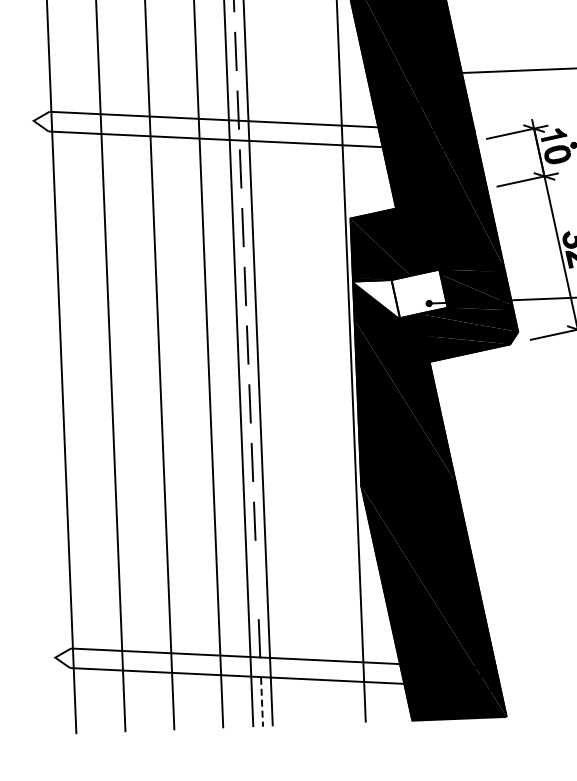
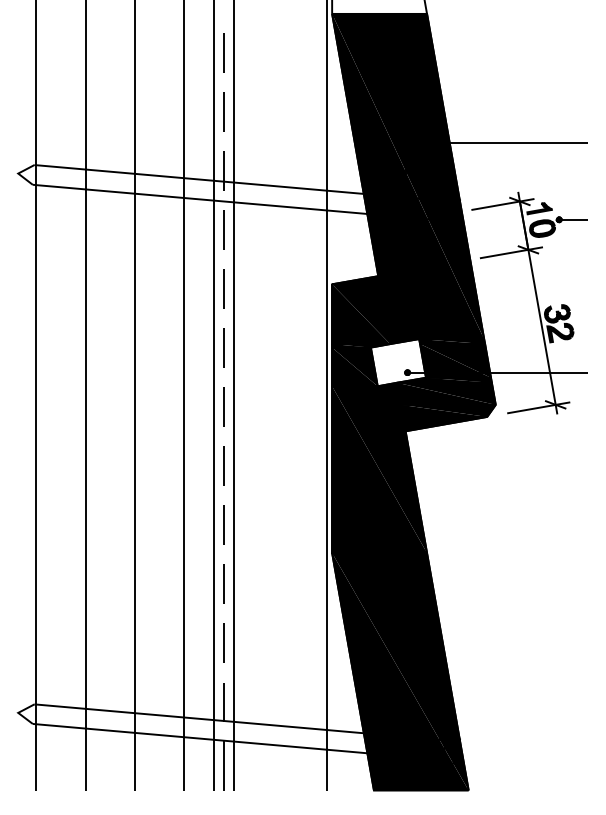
fill: (376, 299) -> (354, 366), added
line: (256, 579) -> (223, 642), added
line: (261, 701) -> (223, 765), dashed -> solid

